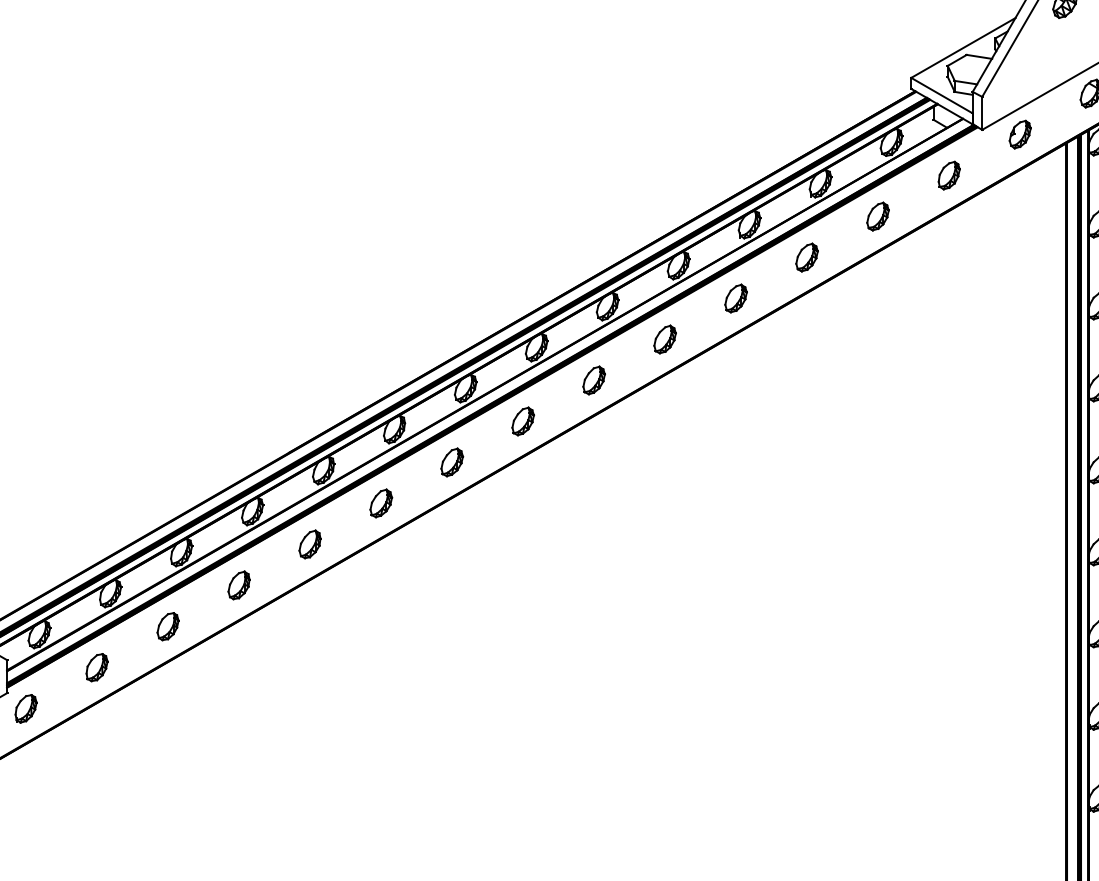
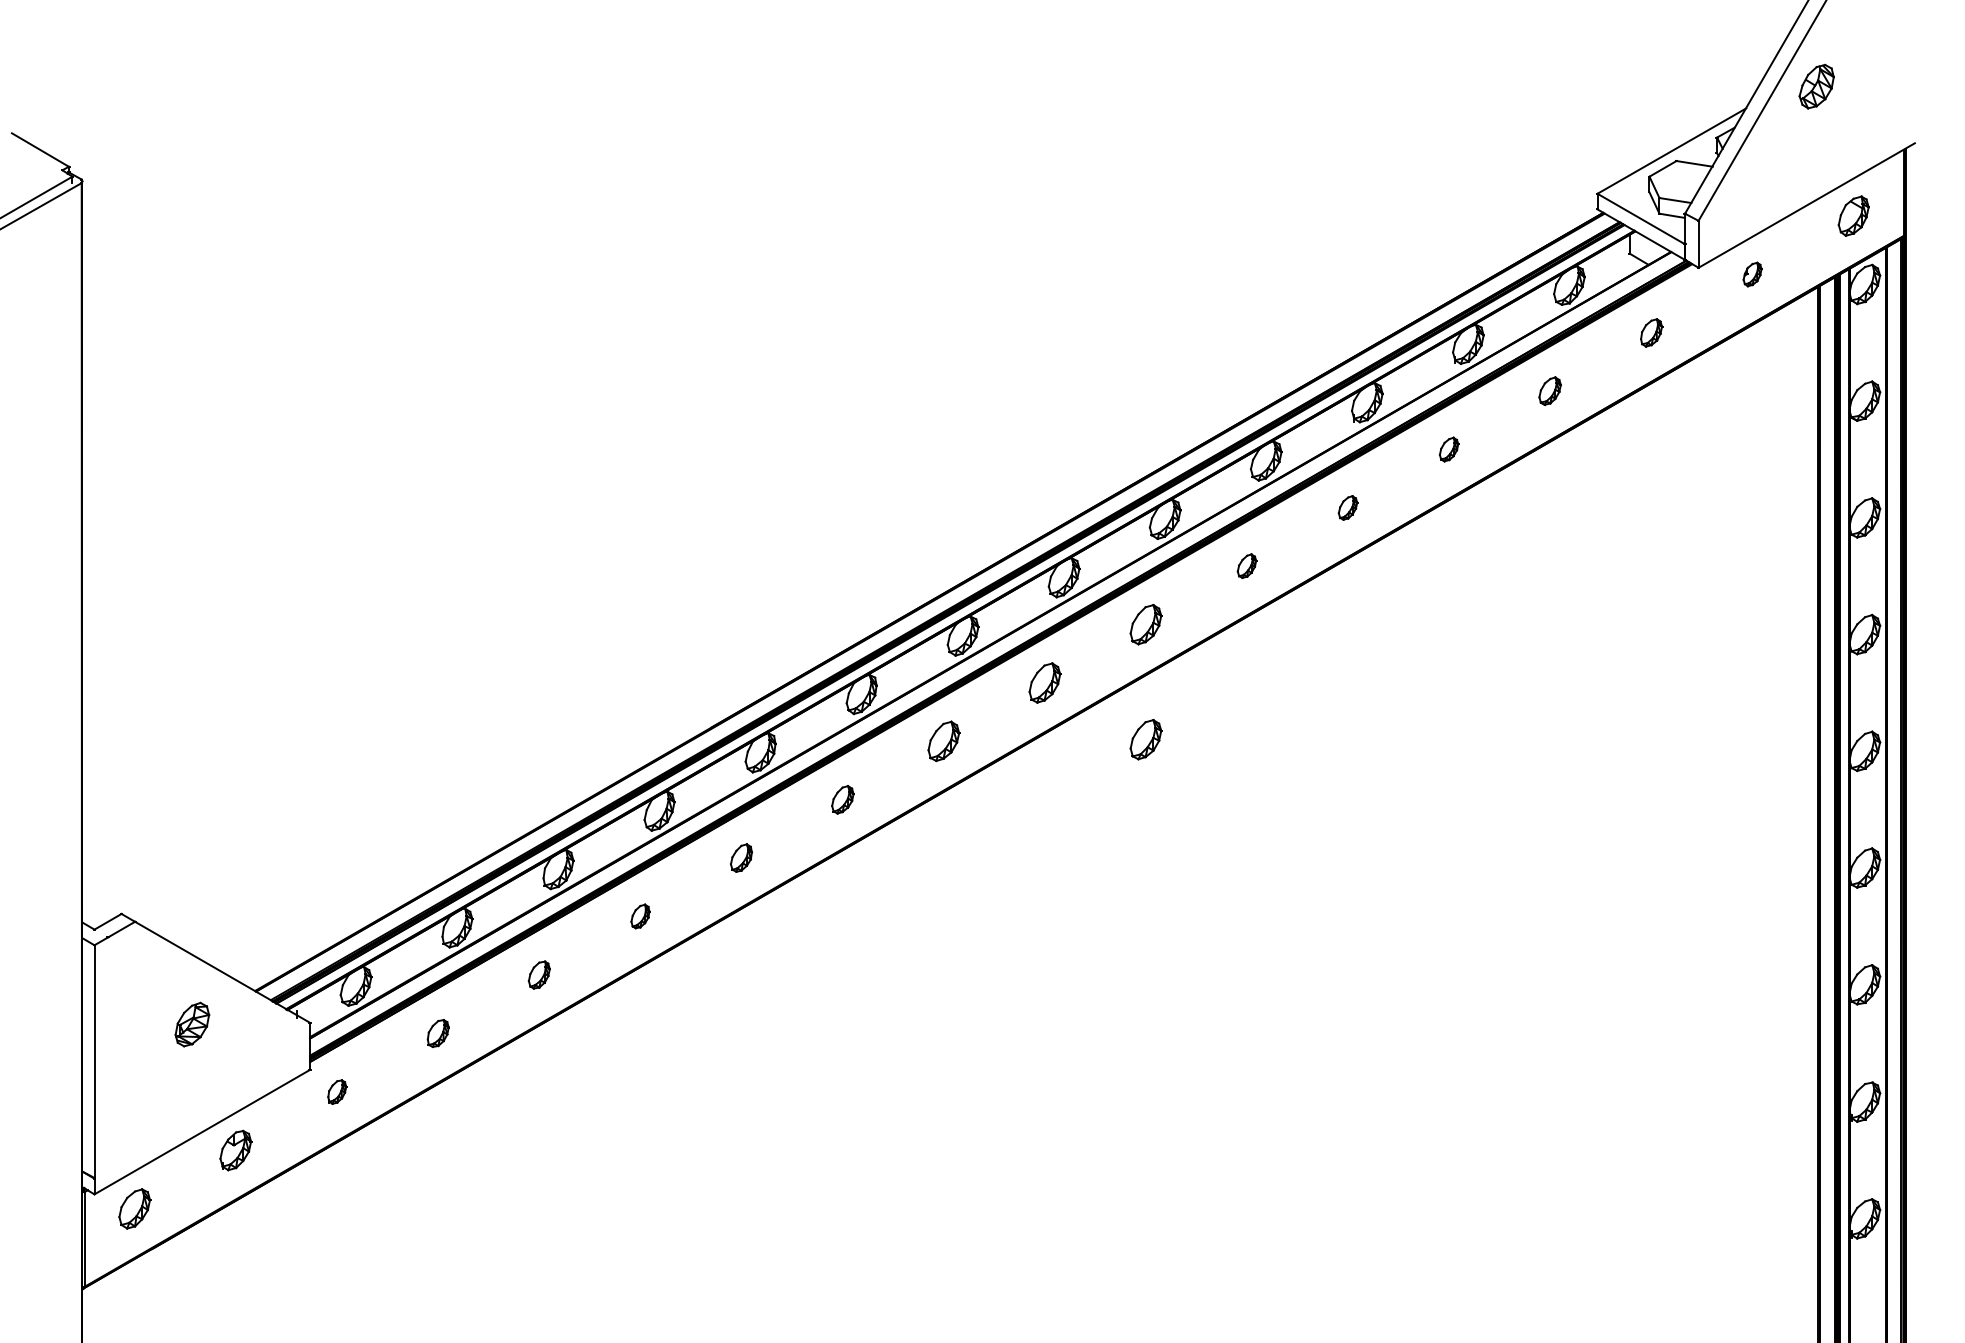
part: (1020, 134) -> (1752, 274), size x0.6
part: (949, 175) -> (1651, 332), size x0.7
part: (877, 216) -> (1549, 390), size x0.7
part: (806, 257) -> (1448, 449), size x0.6
part: (735, 298) -> (1347, 507), size x0.6
part: (664, 338) -> (1246, 565), size x0.6
part: (593, 461) -> (1145, 739), added
part: (381, 503) -> (842, 799), size x0.7
part: (310, 544) -> (741, 857), size x0.7
part: (239, 585) -> (640, 916), size x0.6
part: (168, 626) -> (539, 974), size x0.7
part: (97, 667) -> (438, 1033), size x0.7
part: (26, 708) -> (337, 1091), size x0.6

